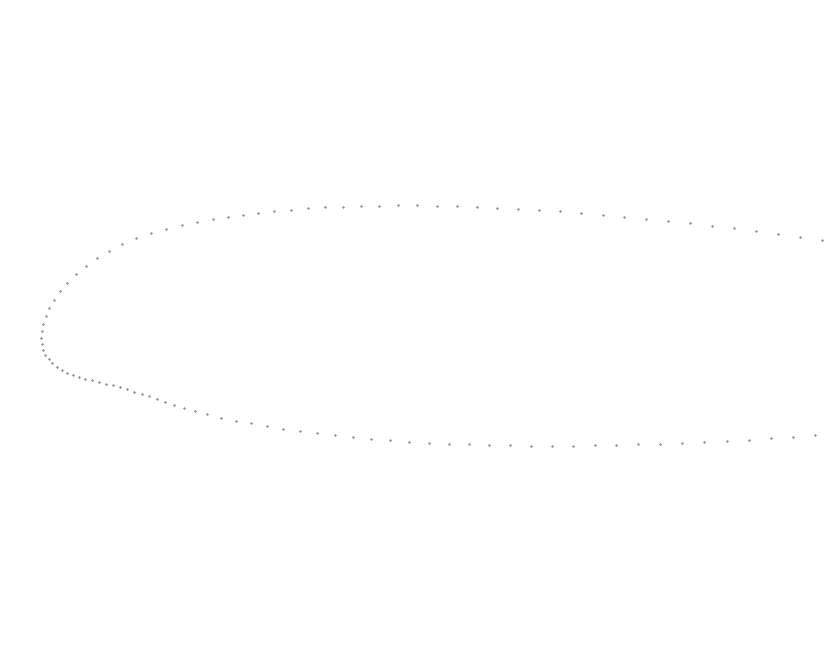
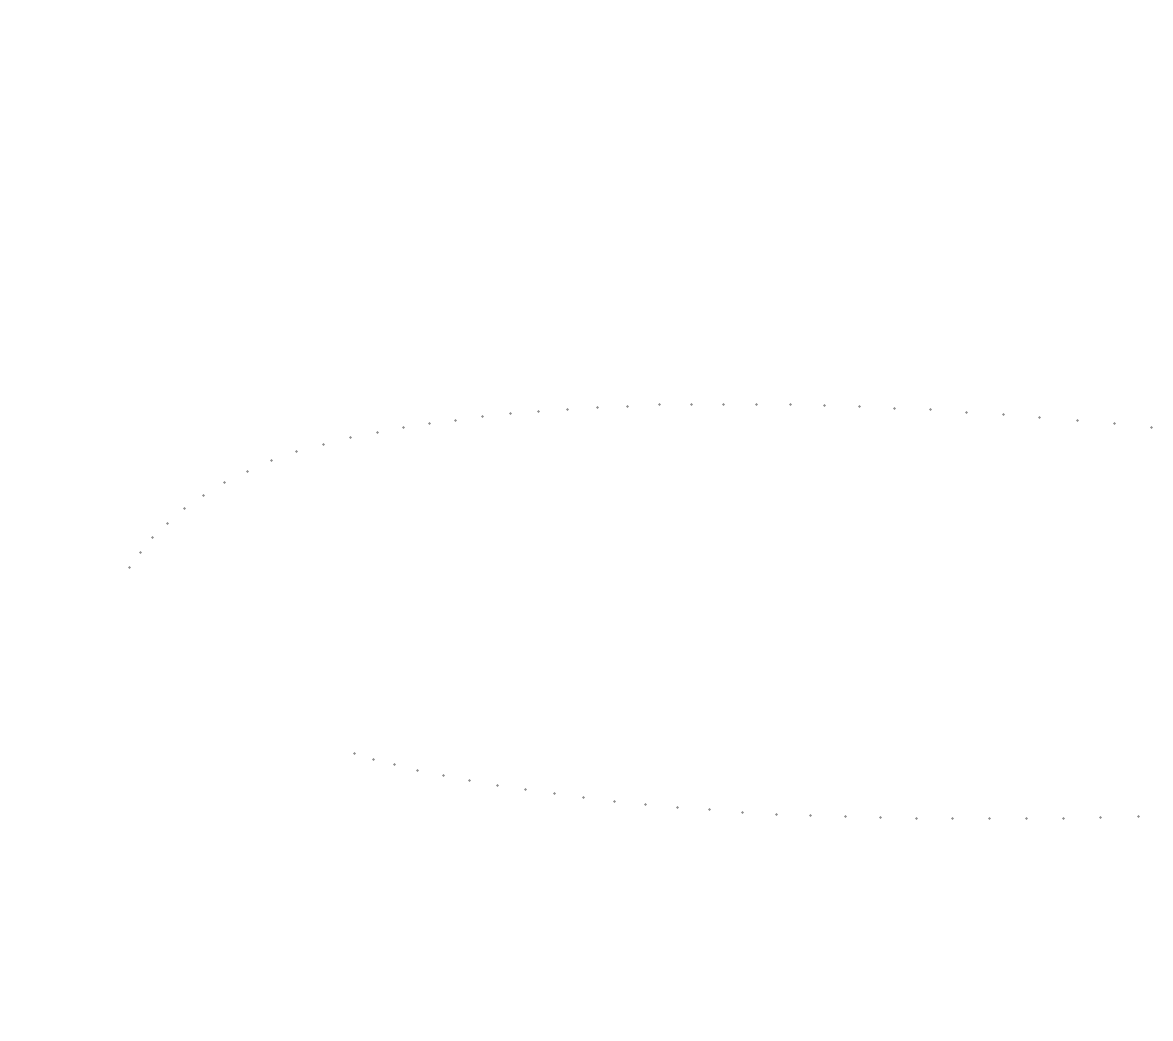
part: (99, 381) -> (207, 707), removed

